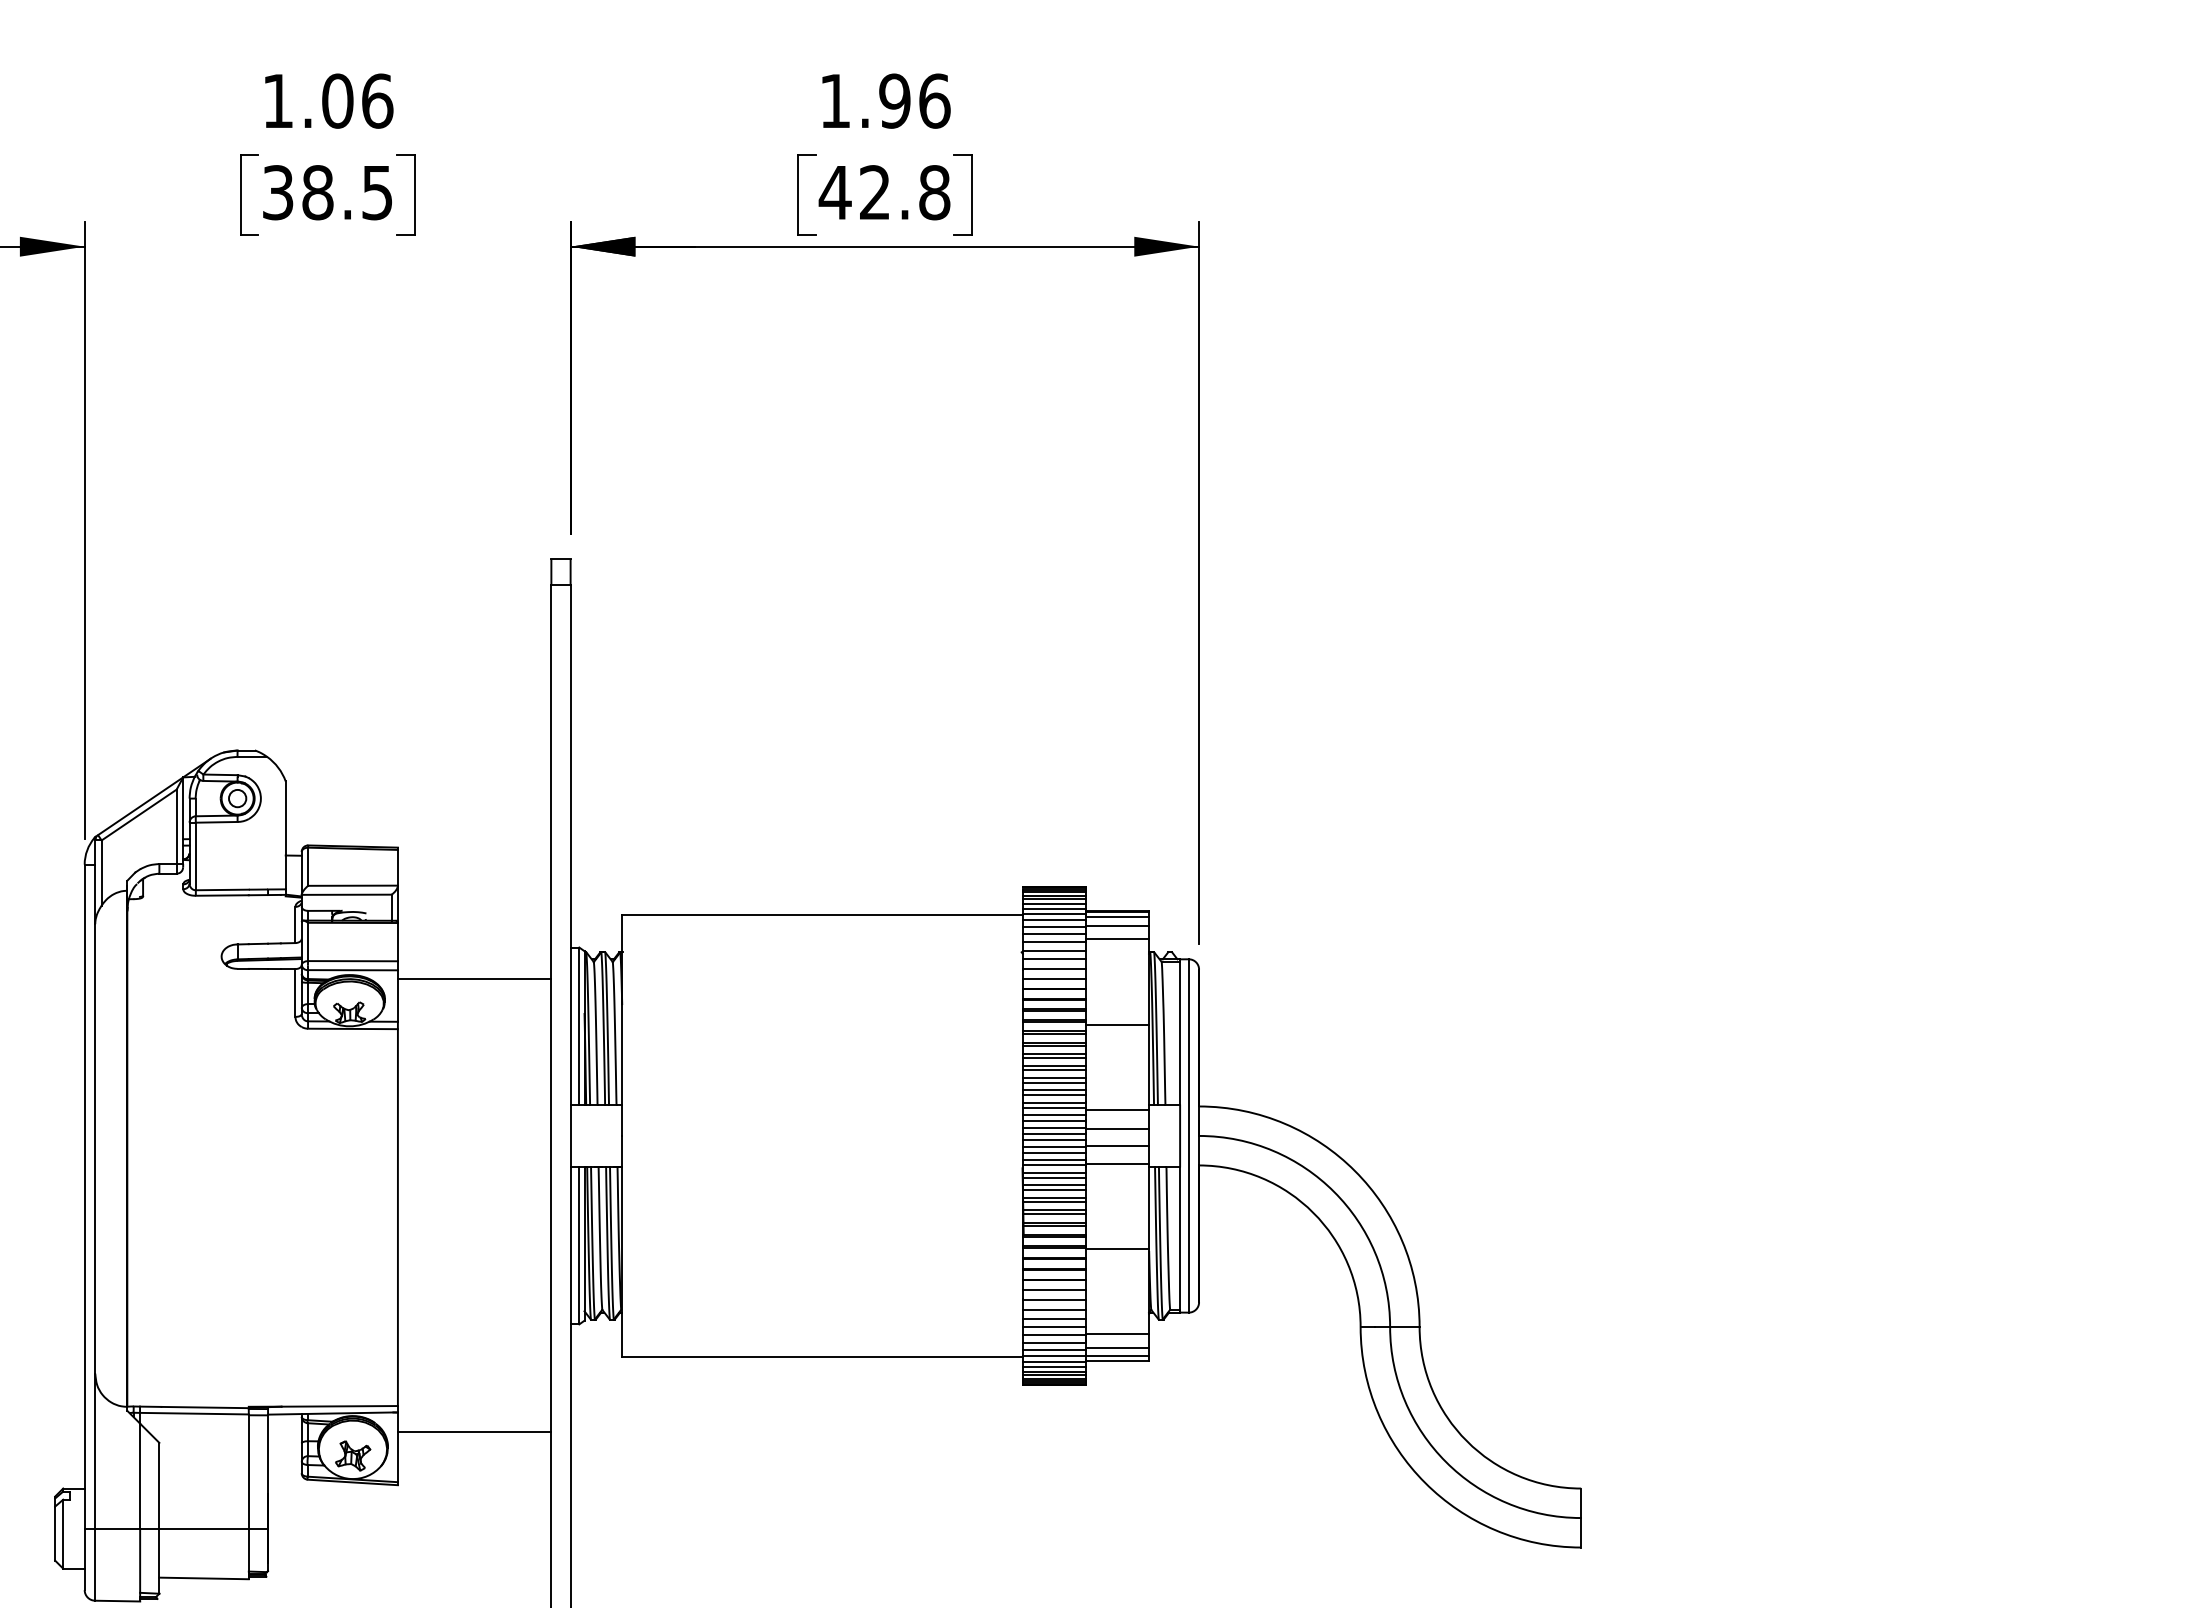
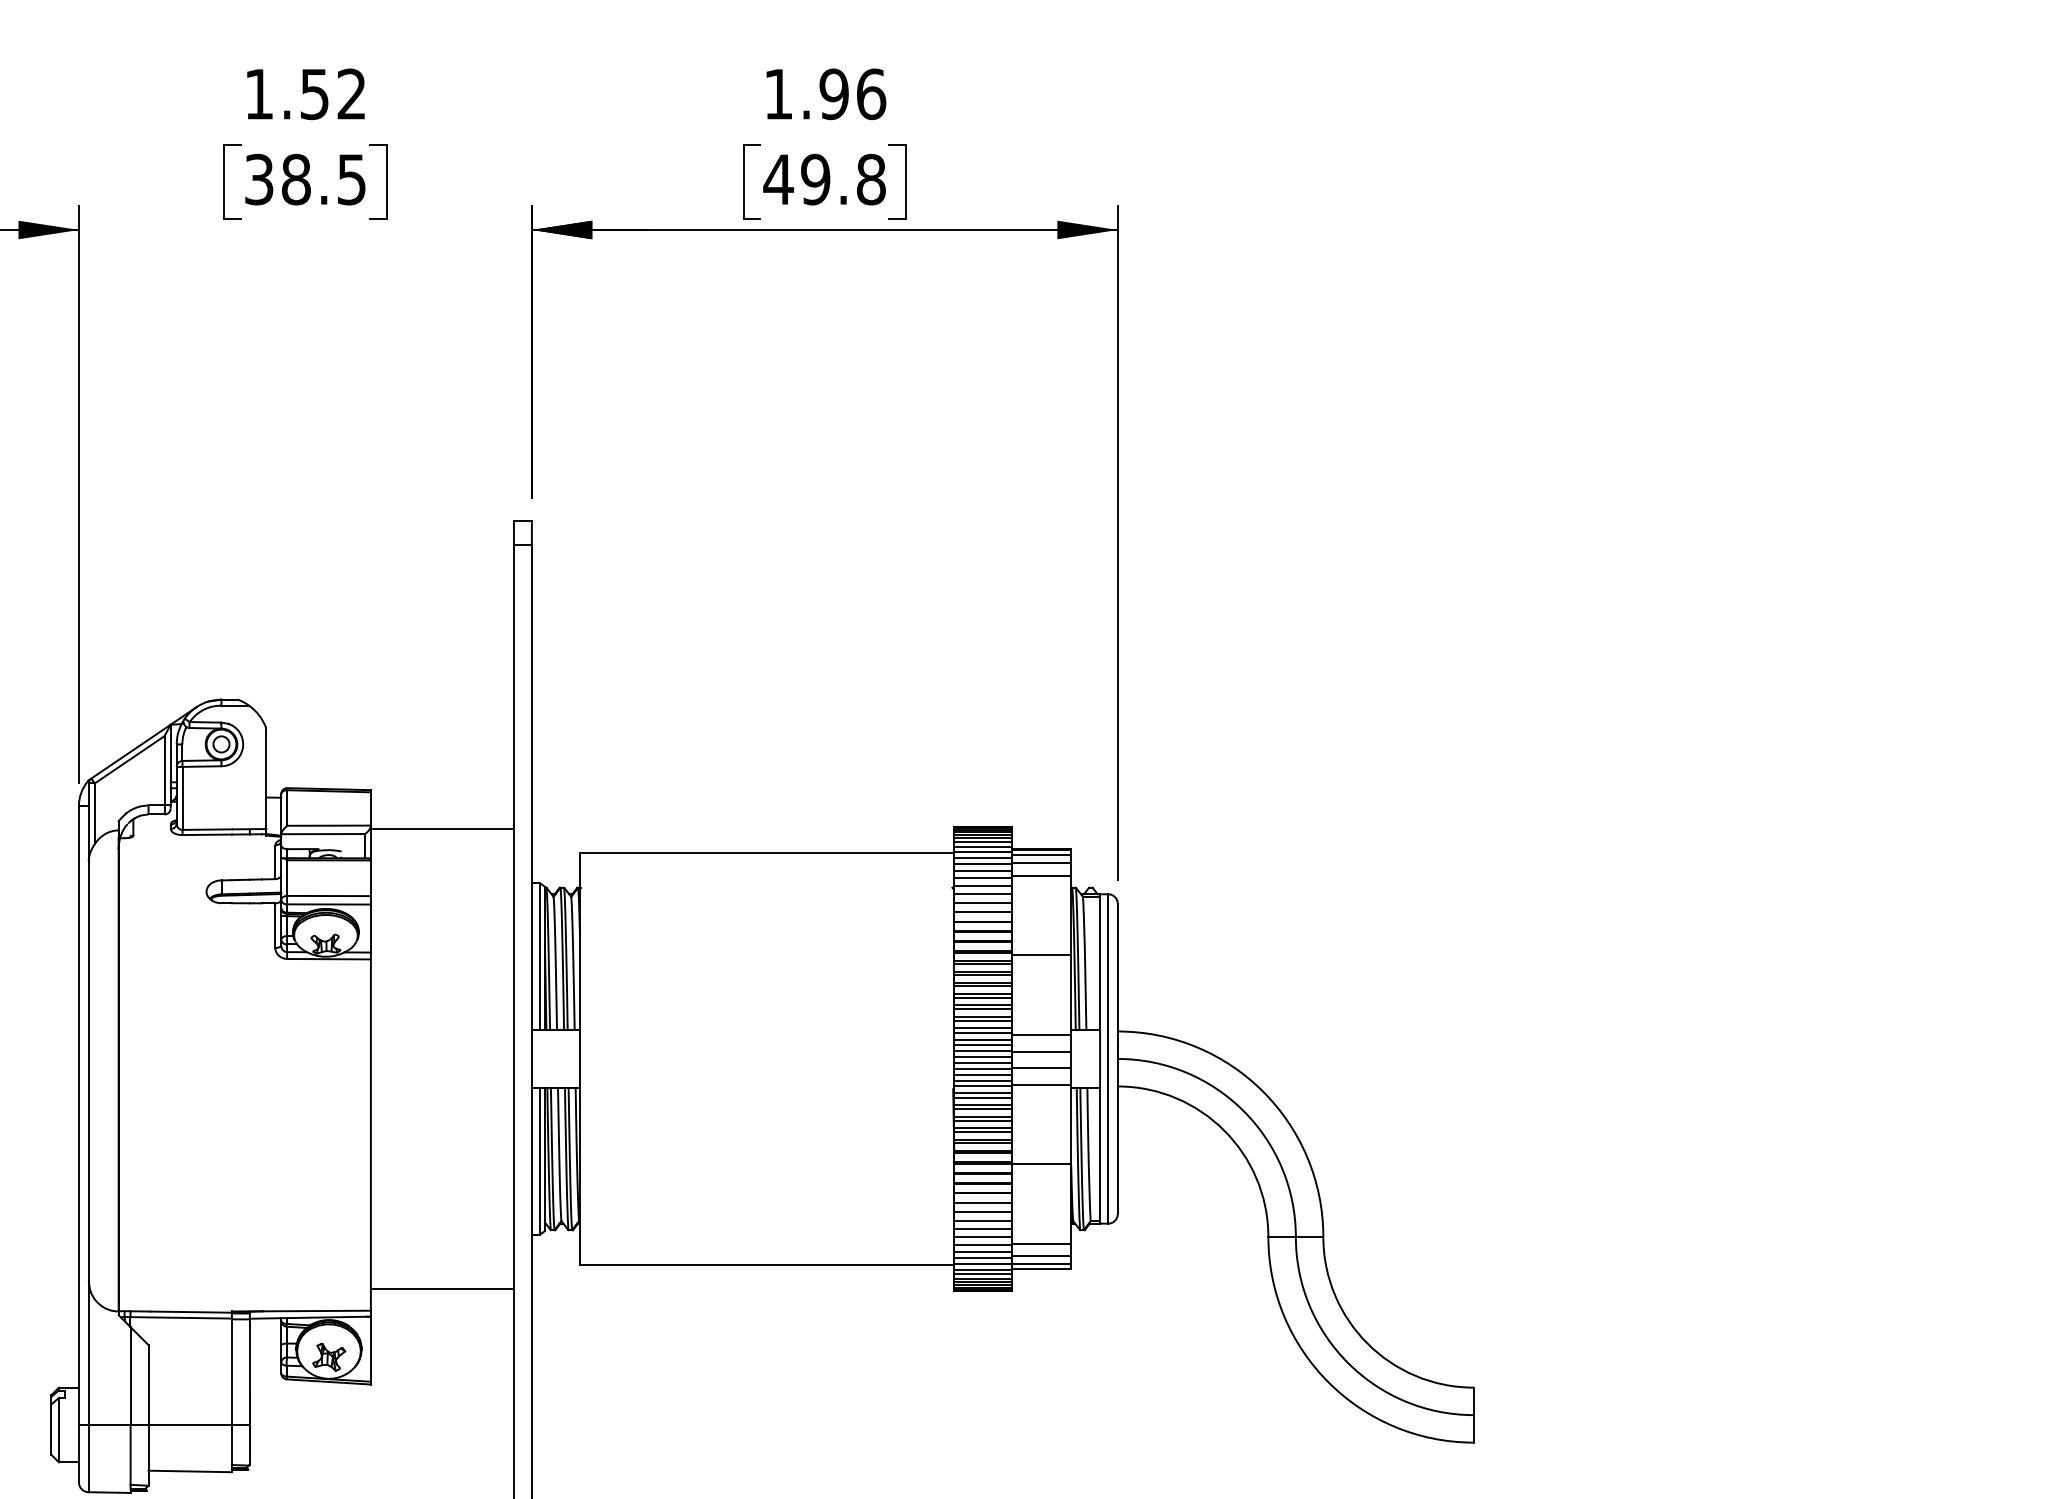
text: (357, 101) -> (333, 94), 1.06 -> 1.52
text: (874, 192) -> (815, 179), 42.8 -> 49.8
line: (473, 978) -> (441, 828), moved
line: (473, 1432) -> (441, 1289), moved

